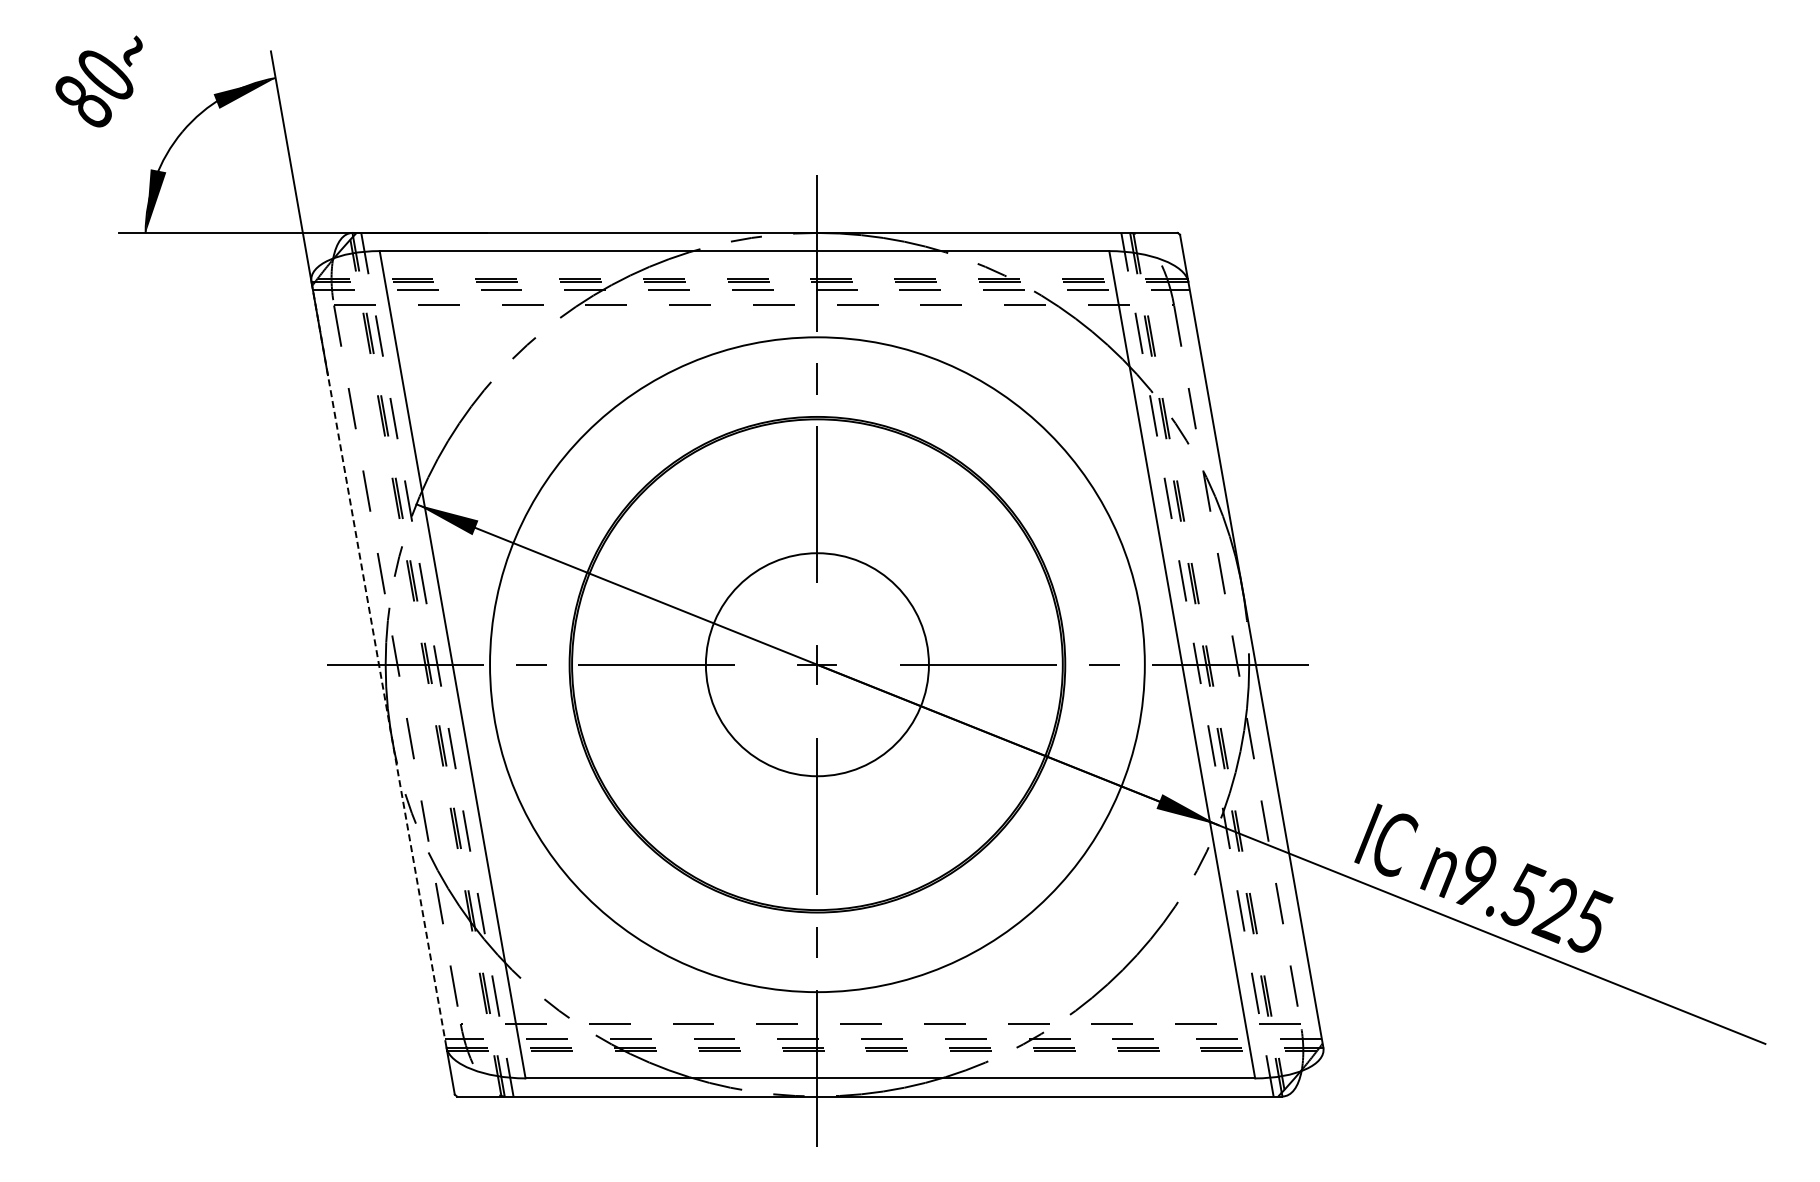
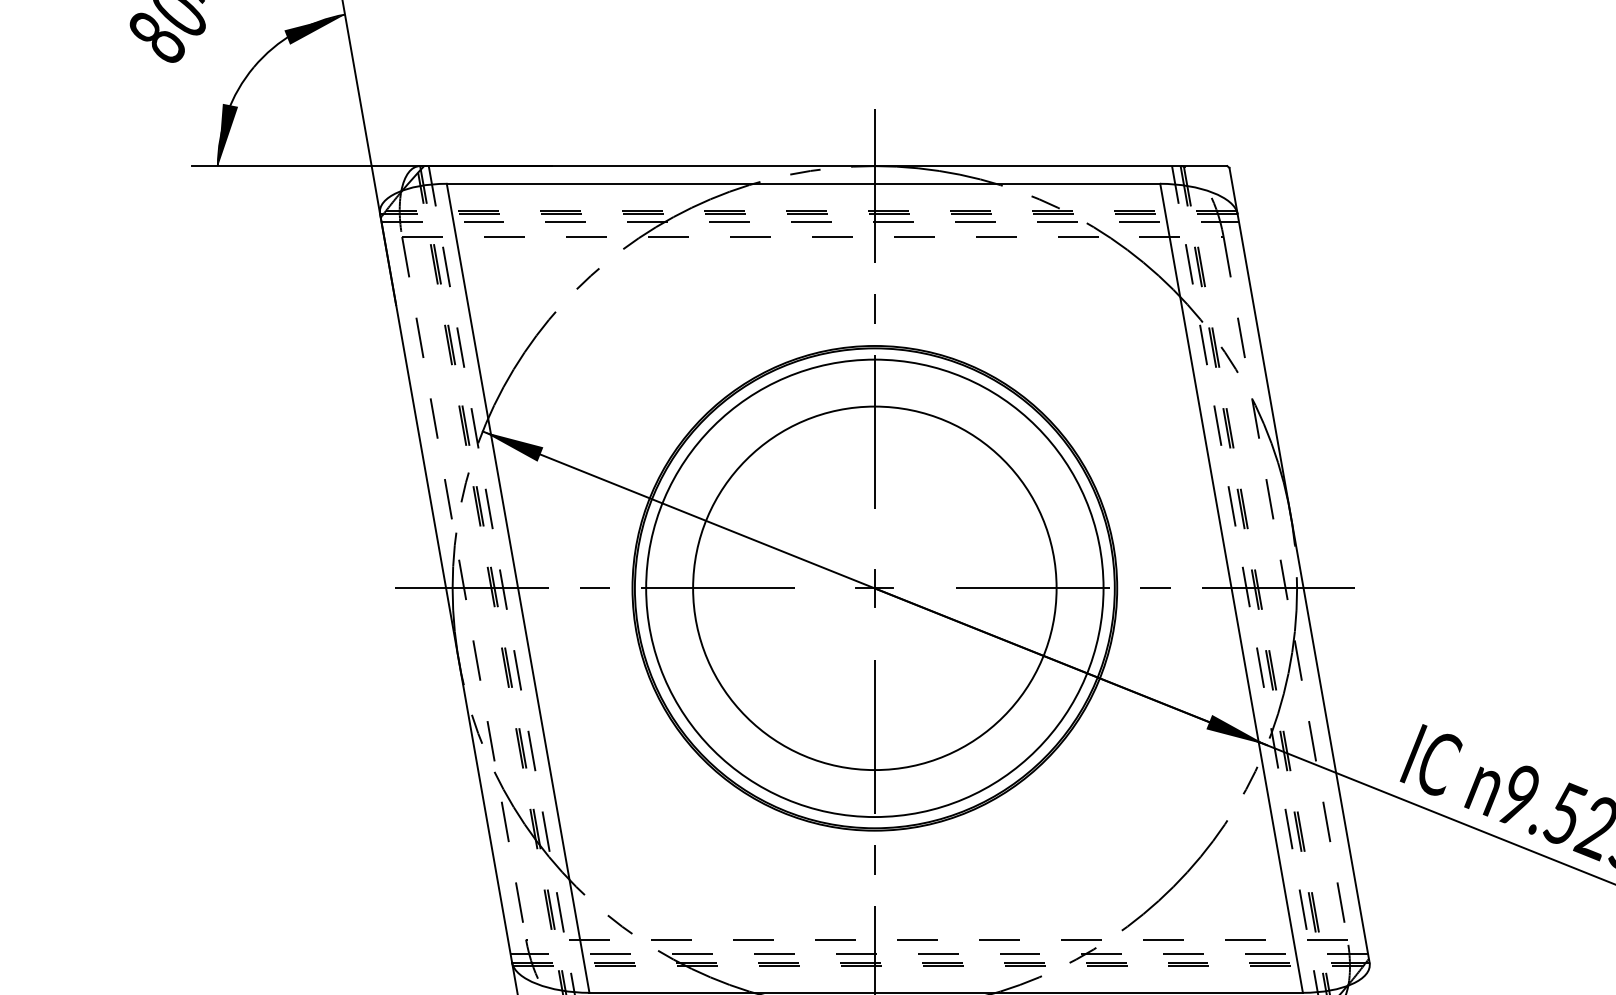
line: (379, 664) -> (446, 588), dashed -> solid
circle: (817, 664) -> (874, 588), size x0.71
circle: (817, 664) -> (874, 588), size x1.67

